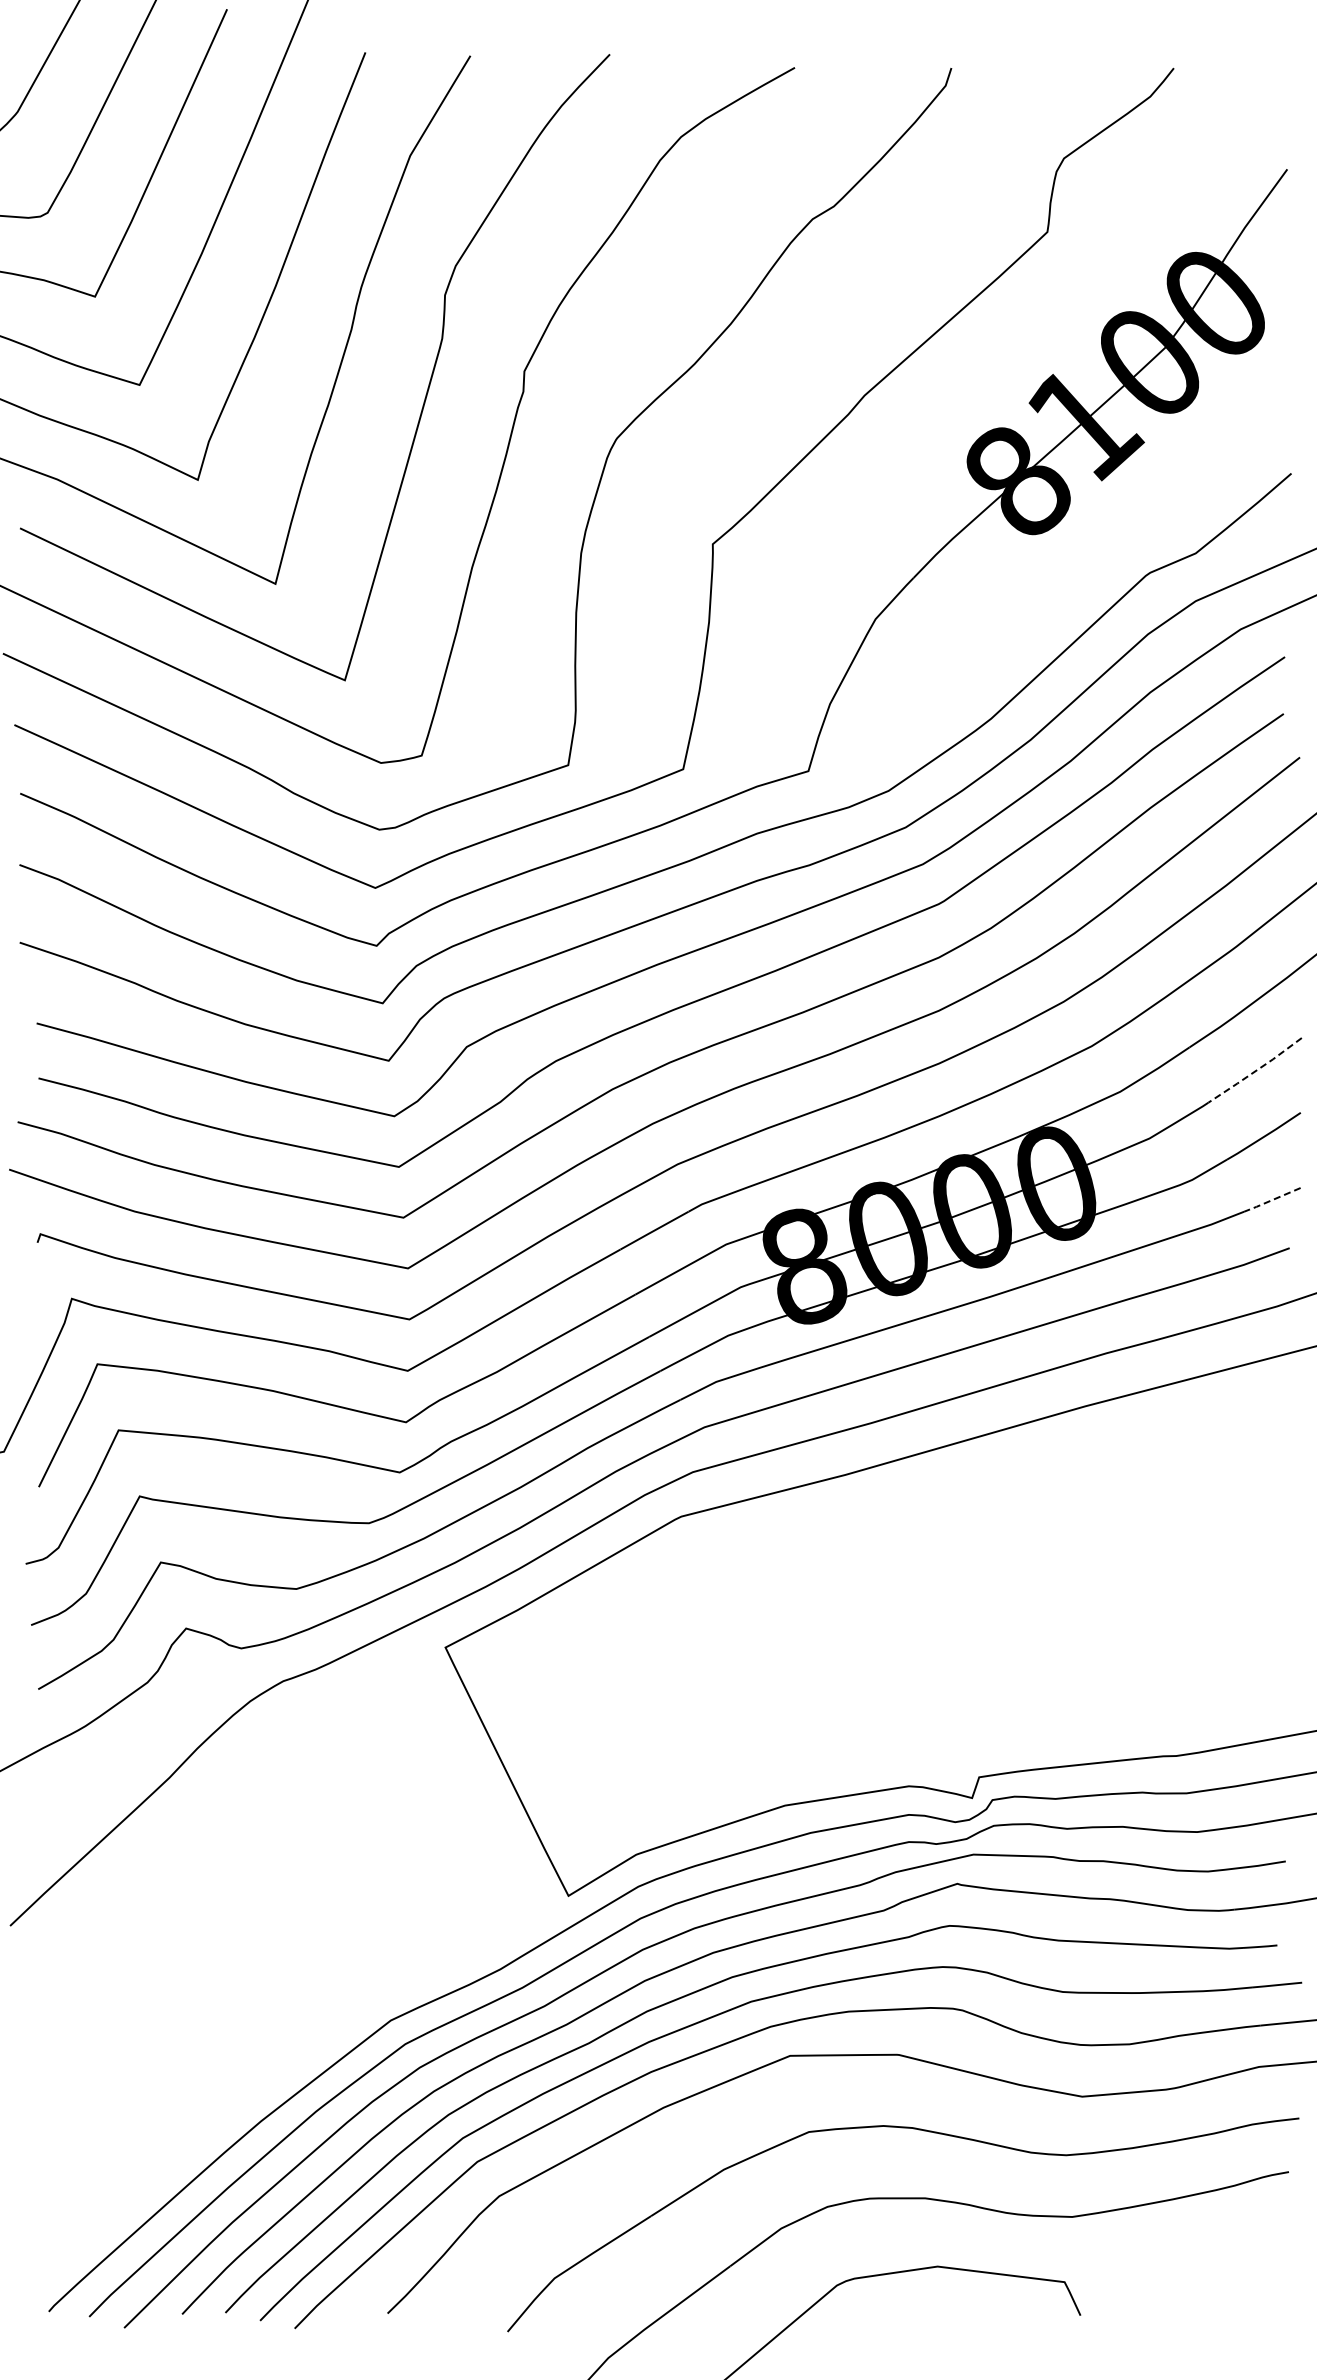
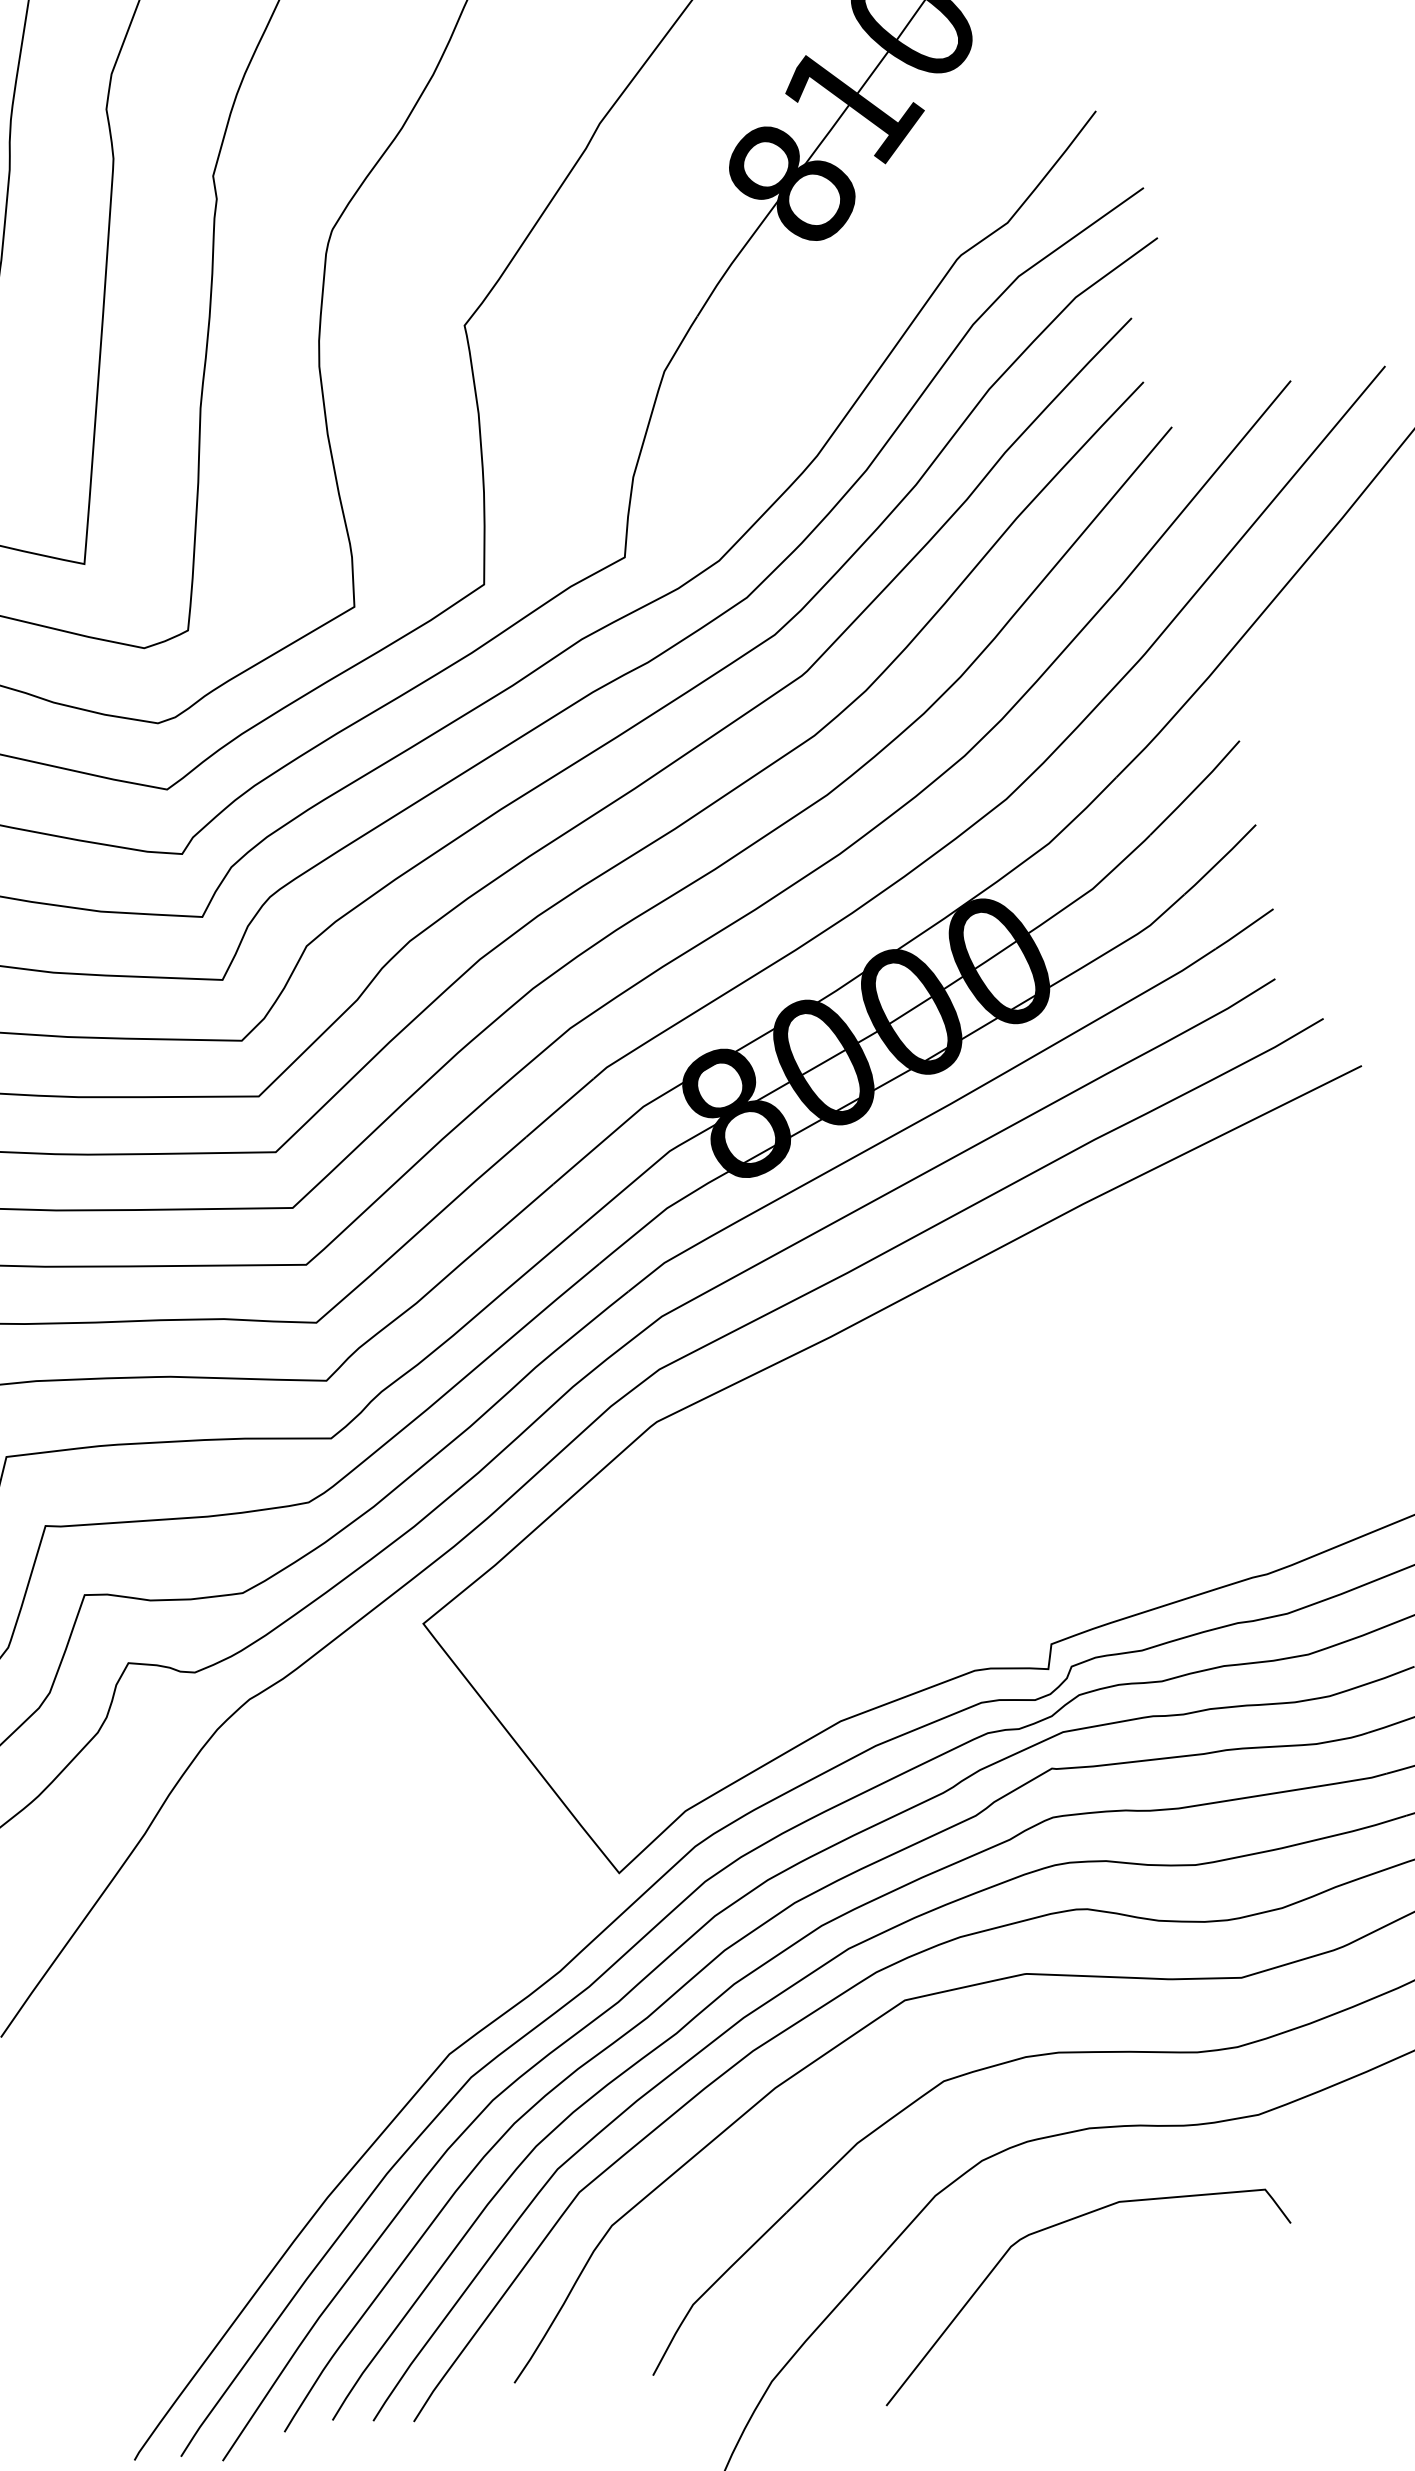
line: (1255, 1071) -> (1195, 789), dashed -> solid
line: (1271, 1200) -> (1243, 929), dashed -> solid

